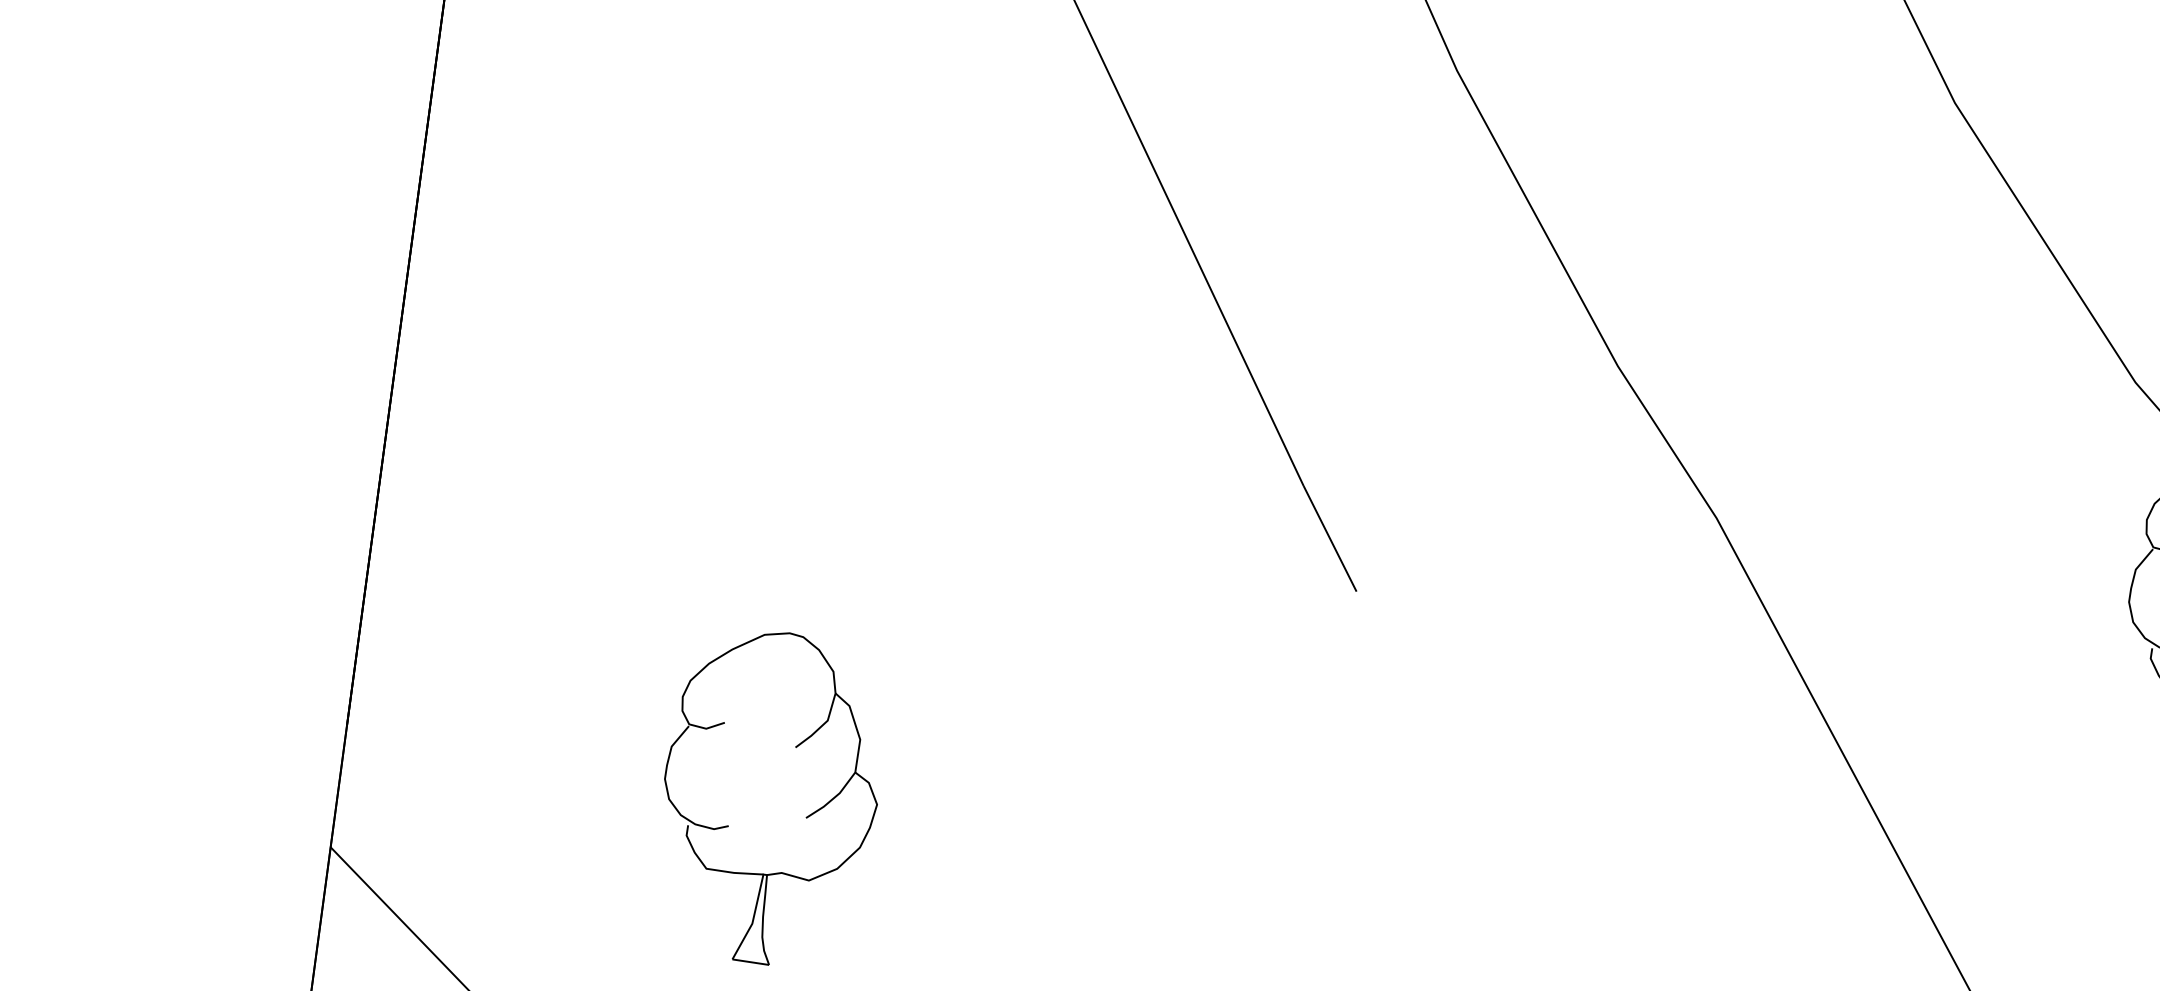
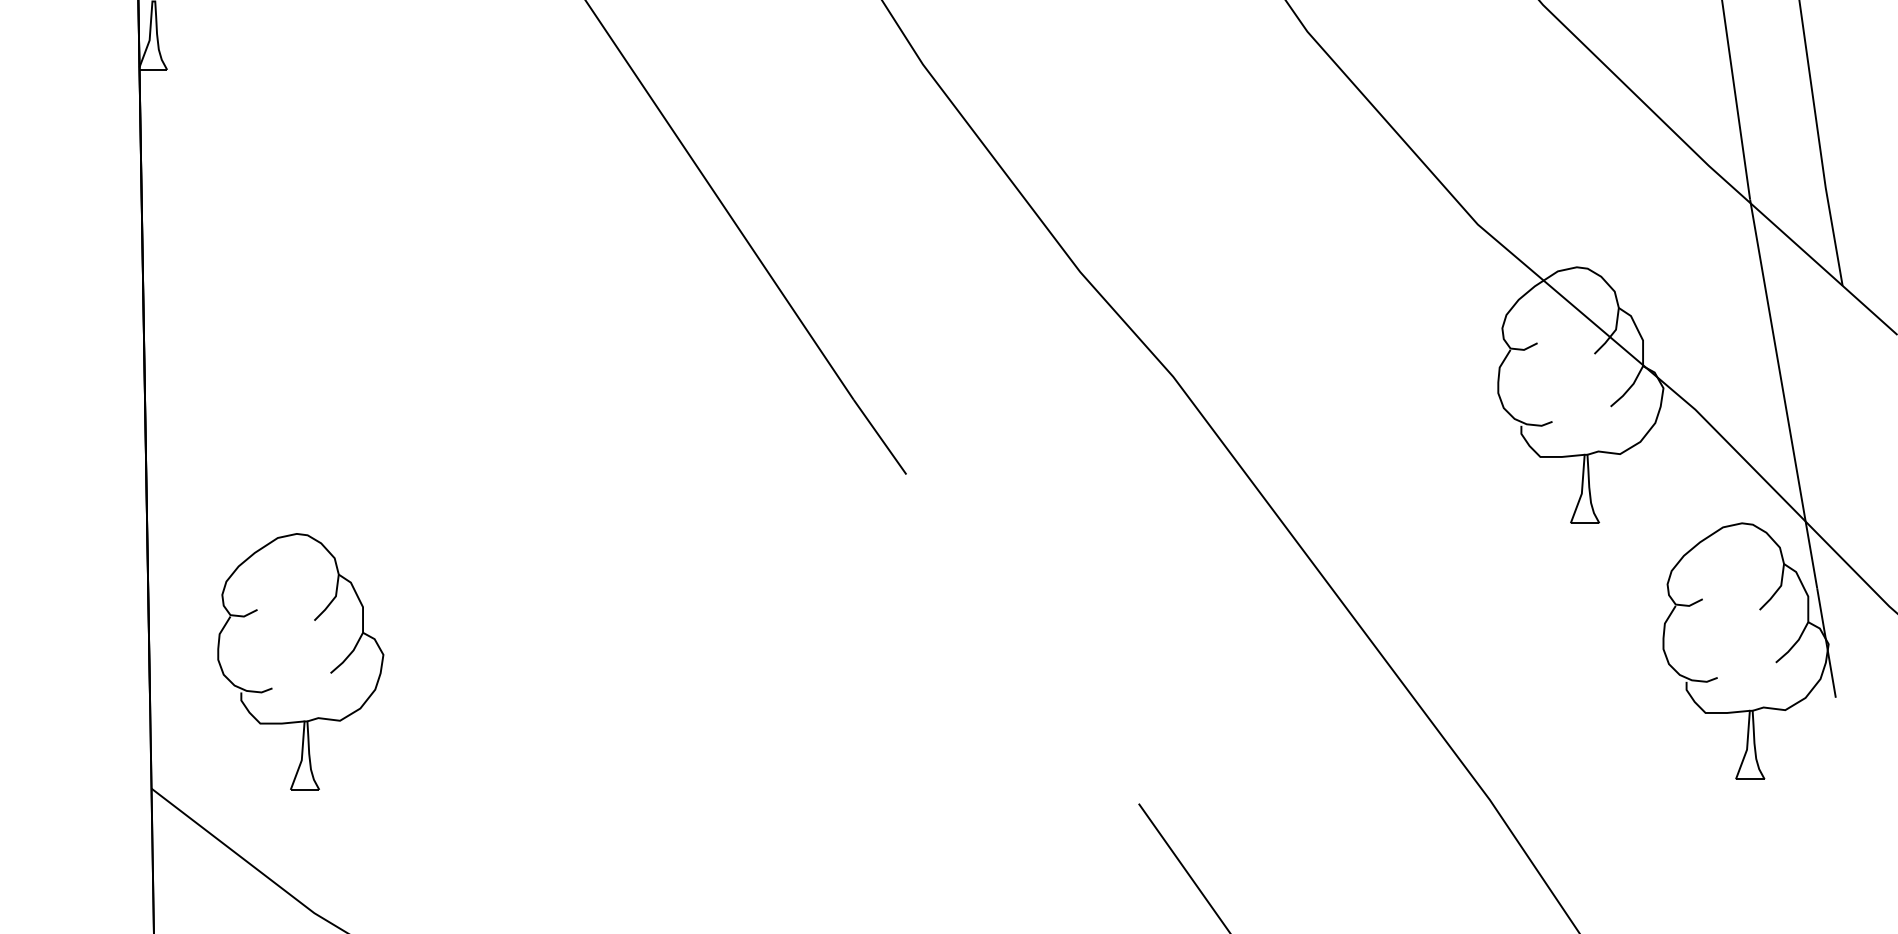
part: (806, 816) -> (330, 672), moved

